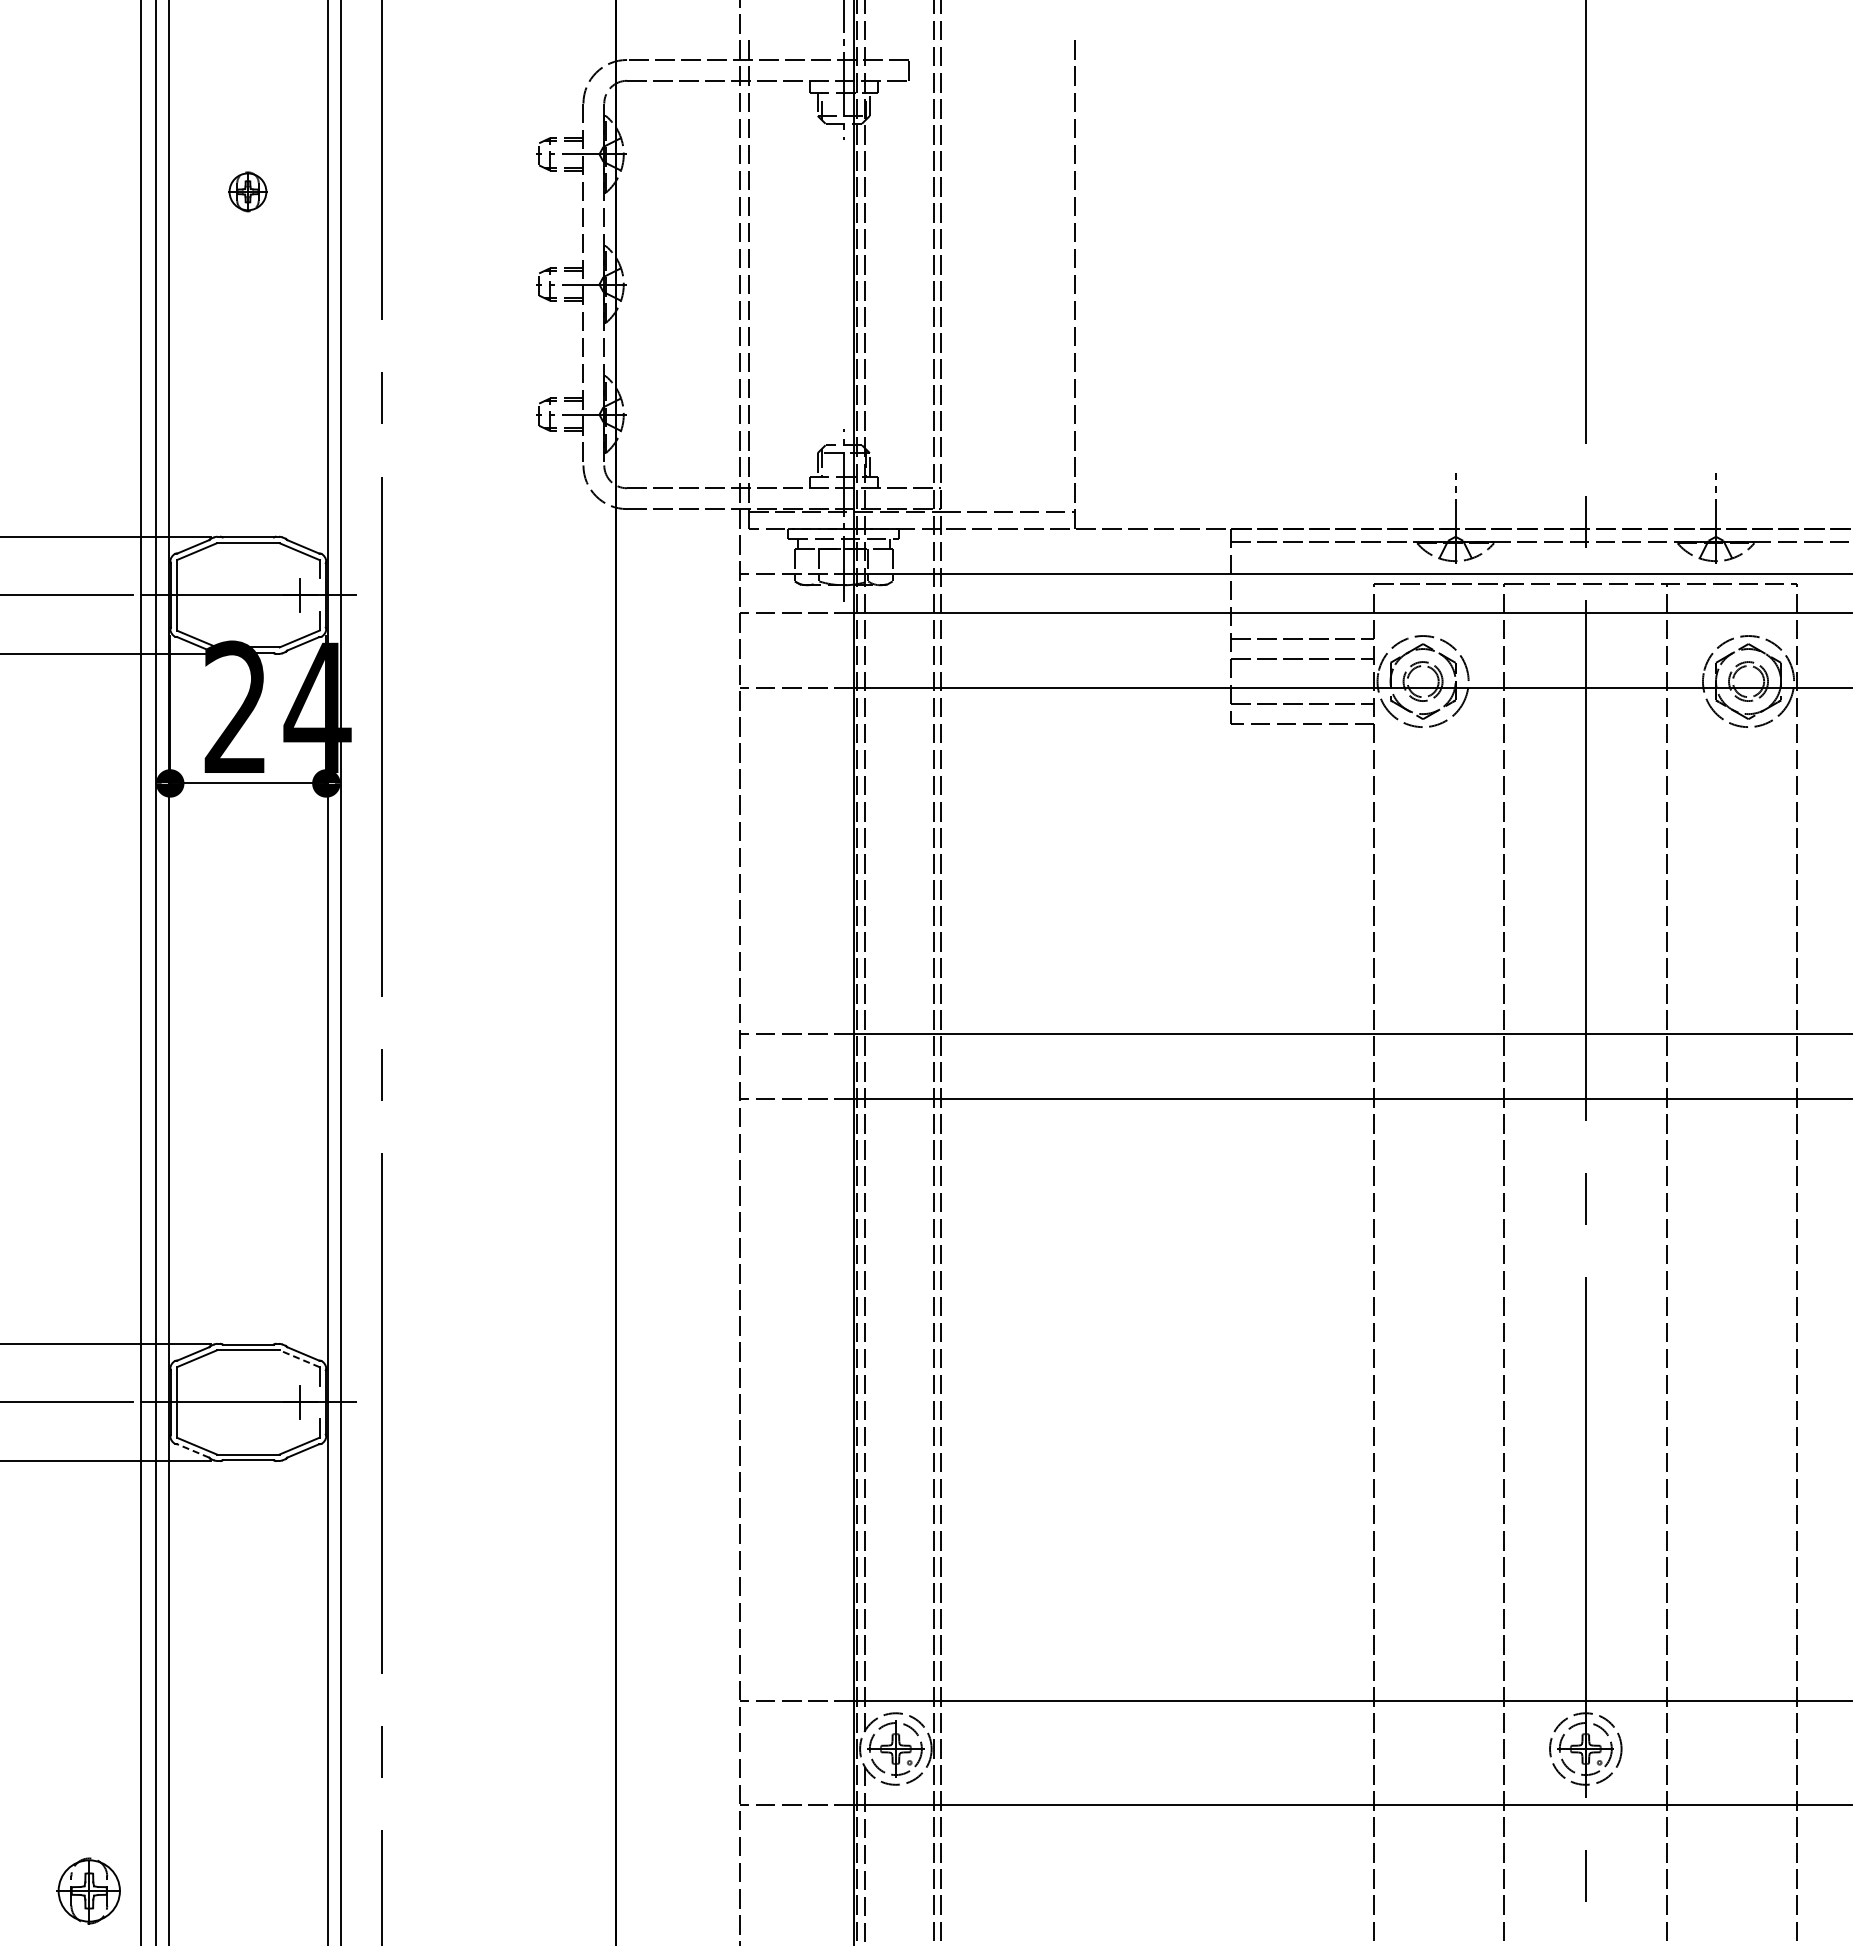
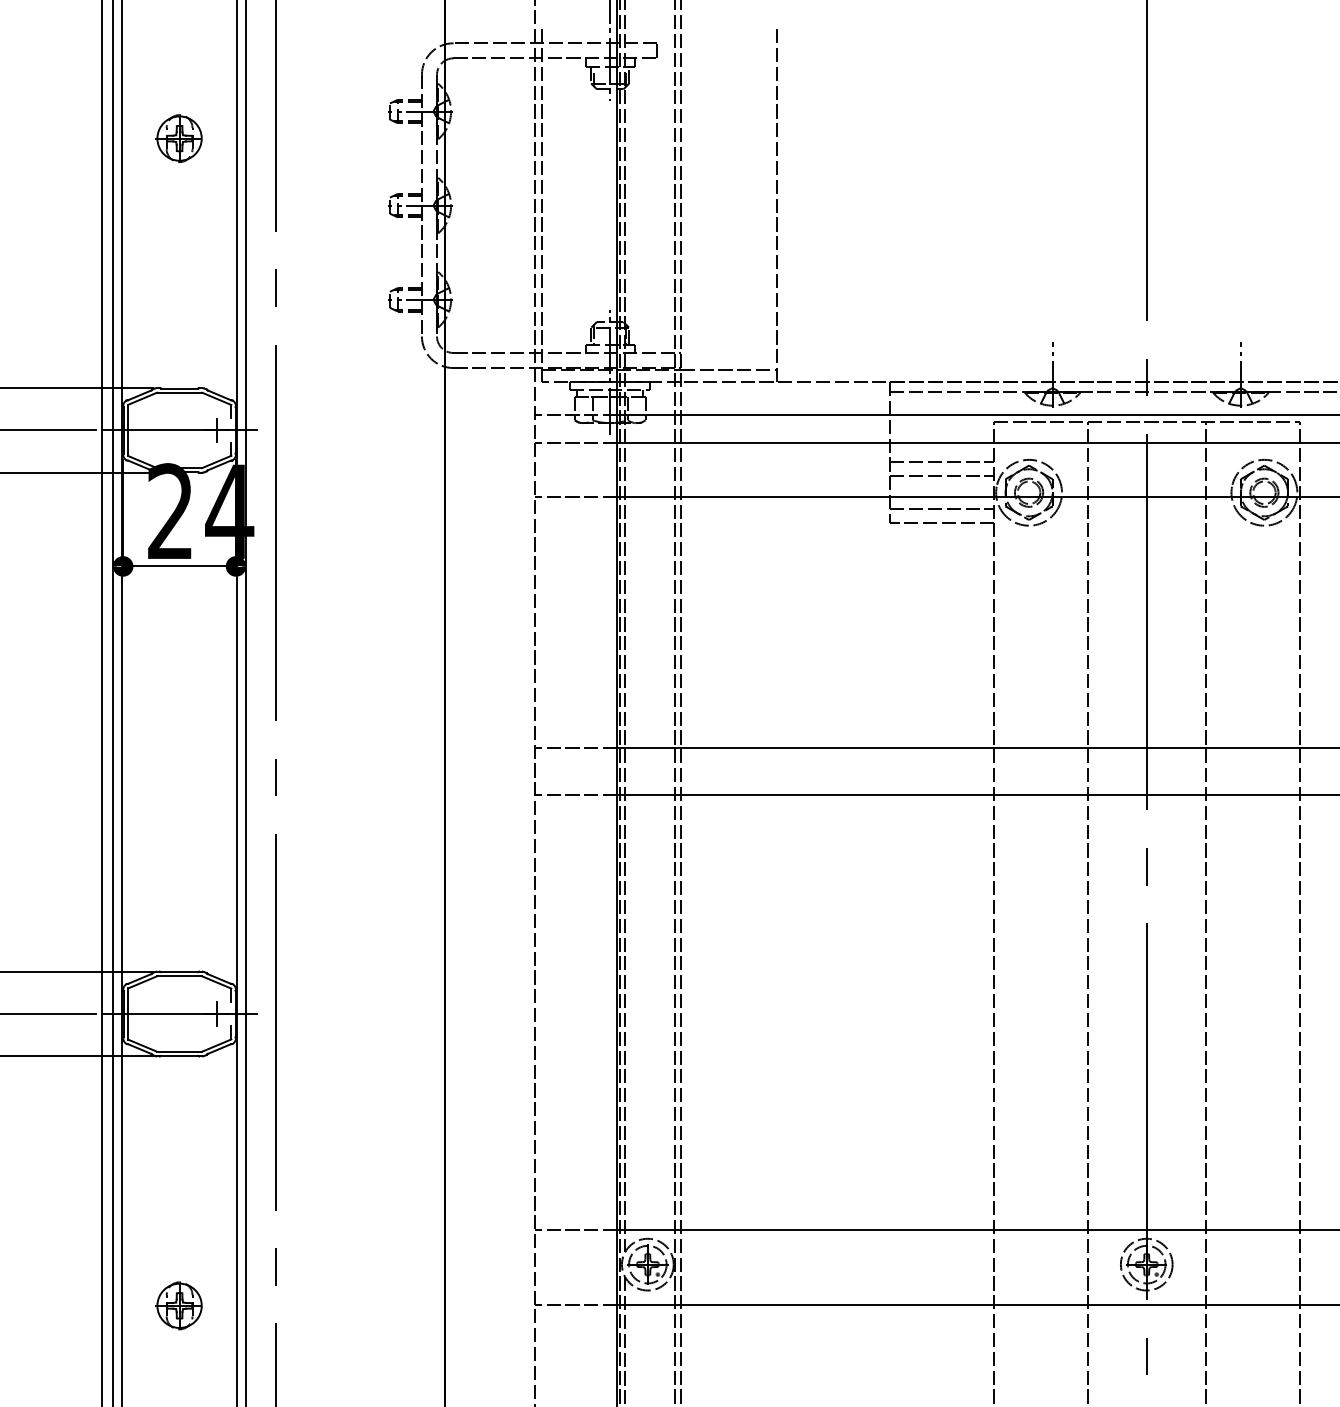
part: (247, 191) -> (179, 138), size x1.67
line: (299, 1358) -> (216, 982), dashed -> solid
line: (192, 1450) -> (139, 1048), dashed -> solid
part: (88, 1890) -> (179, 1305), moved

